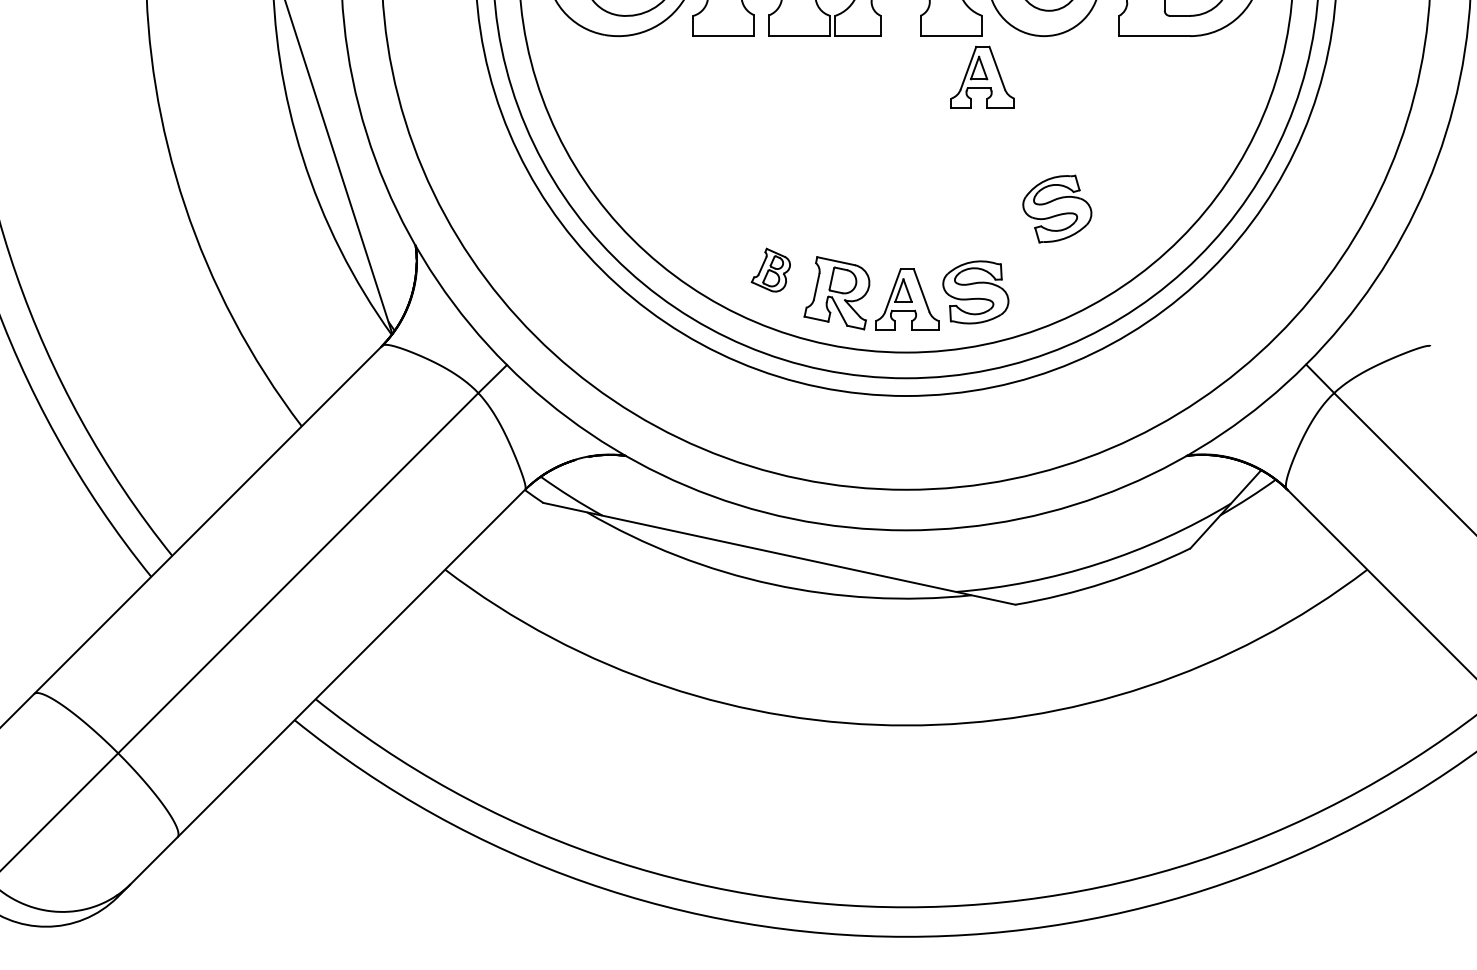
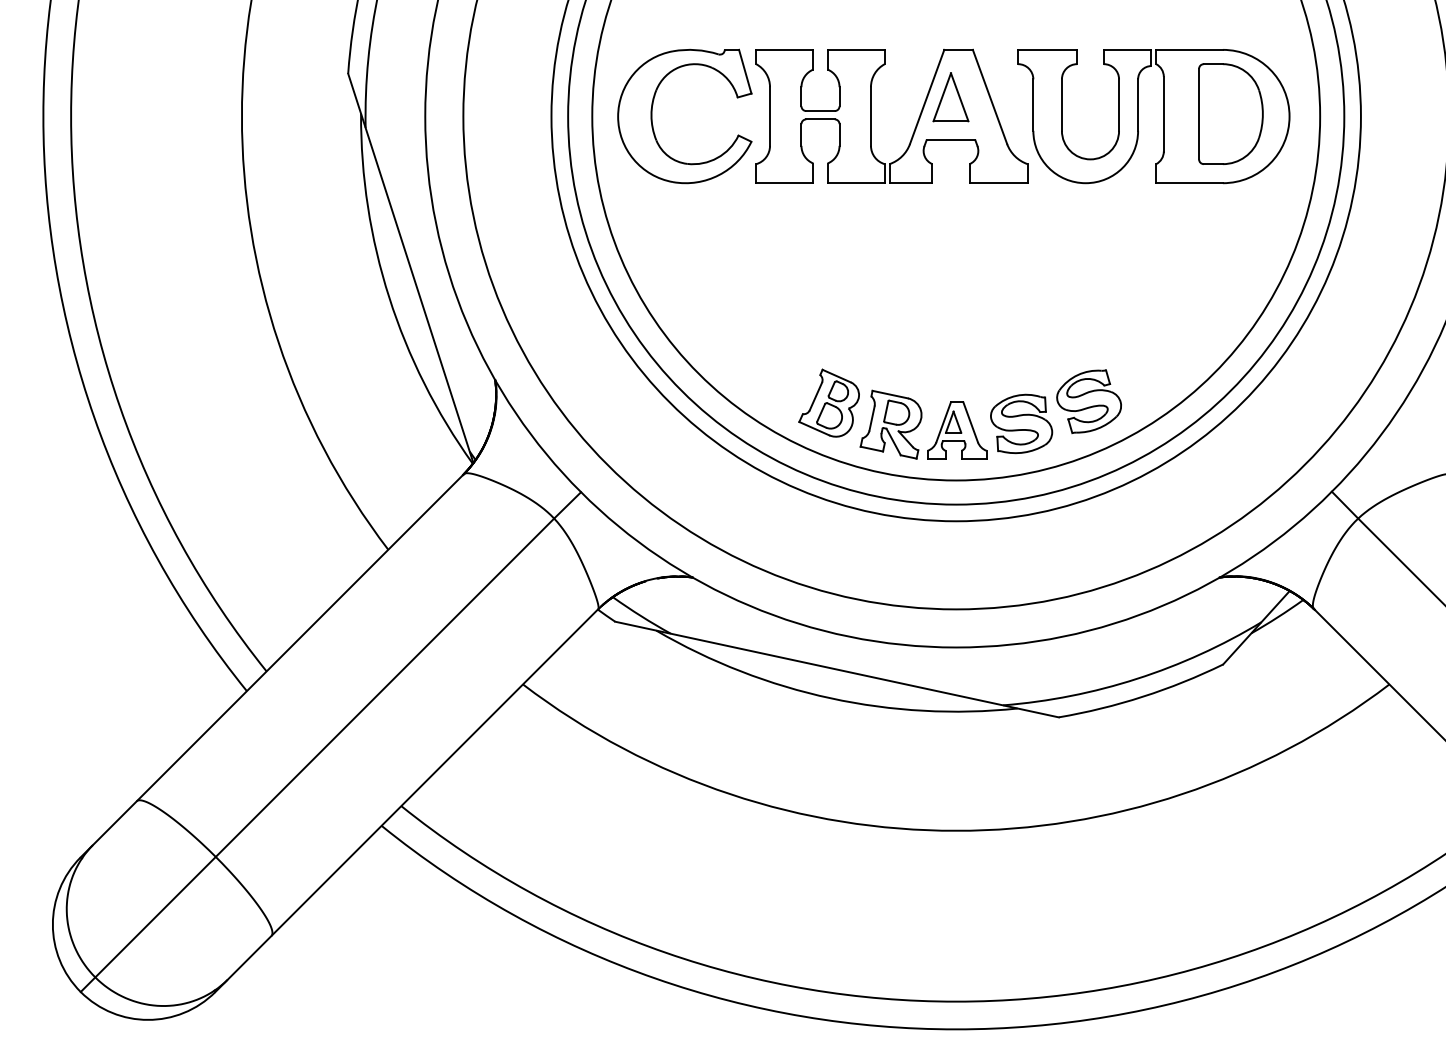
part: (983, 76) -> (1028, 221), removed
part: (1056, 208) -> (1088, 401), moved
part: (770, 269) -> (828, 402), size x1.67

